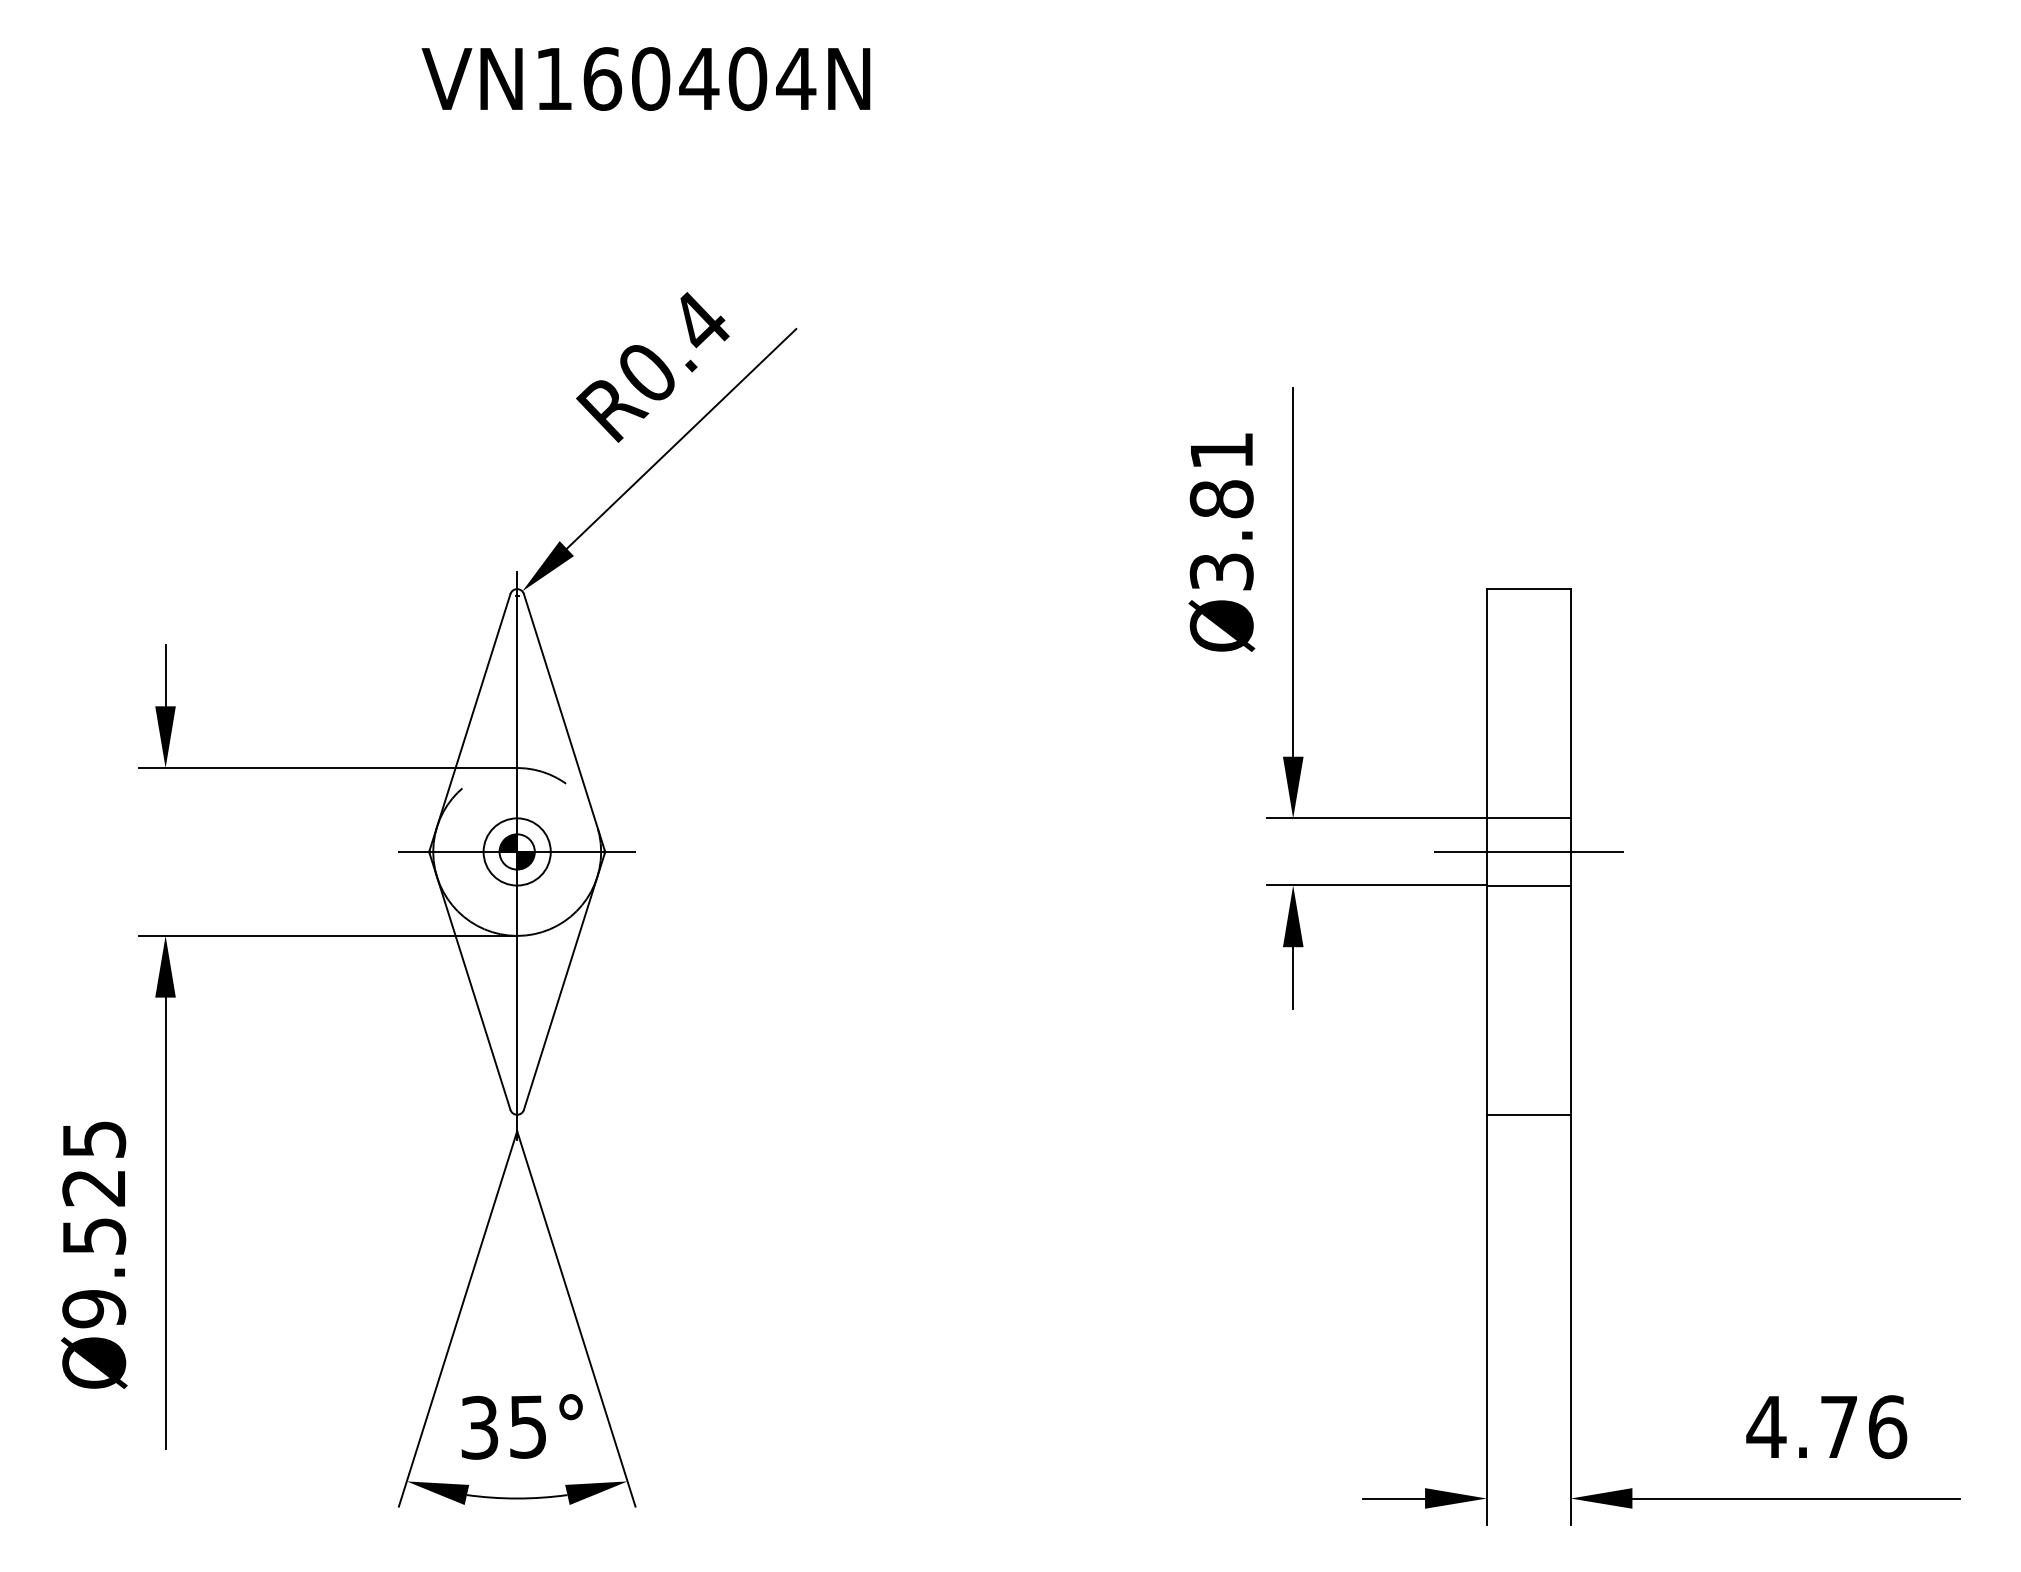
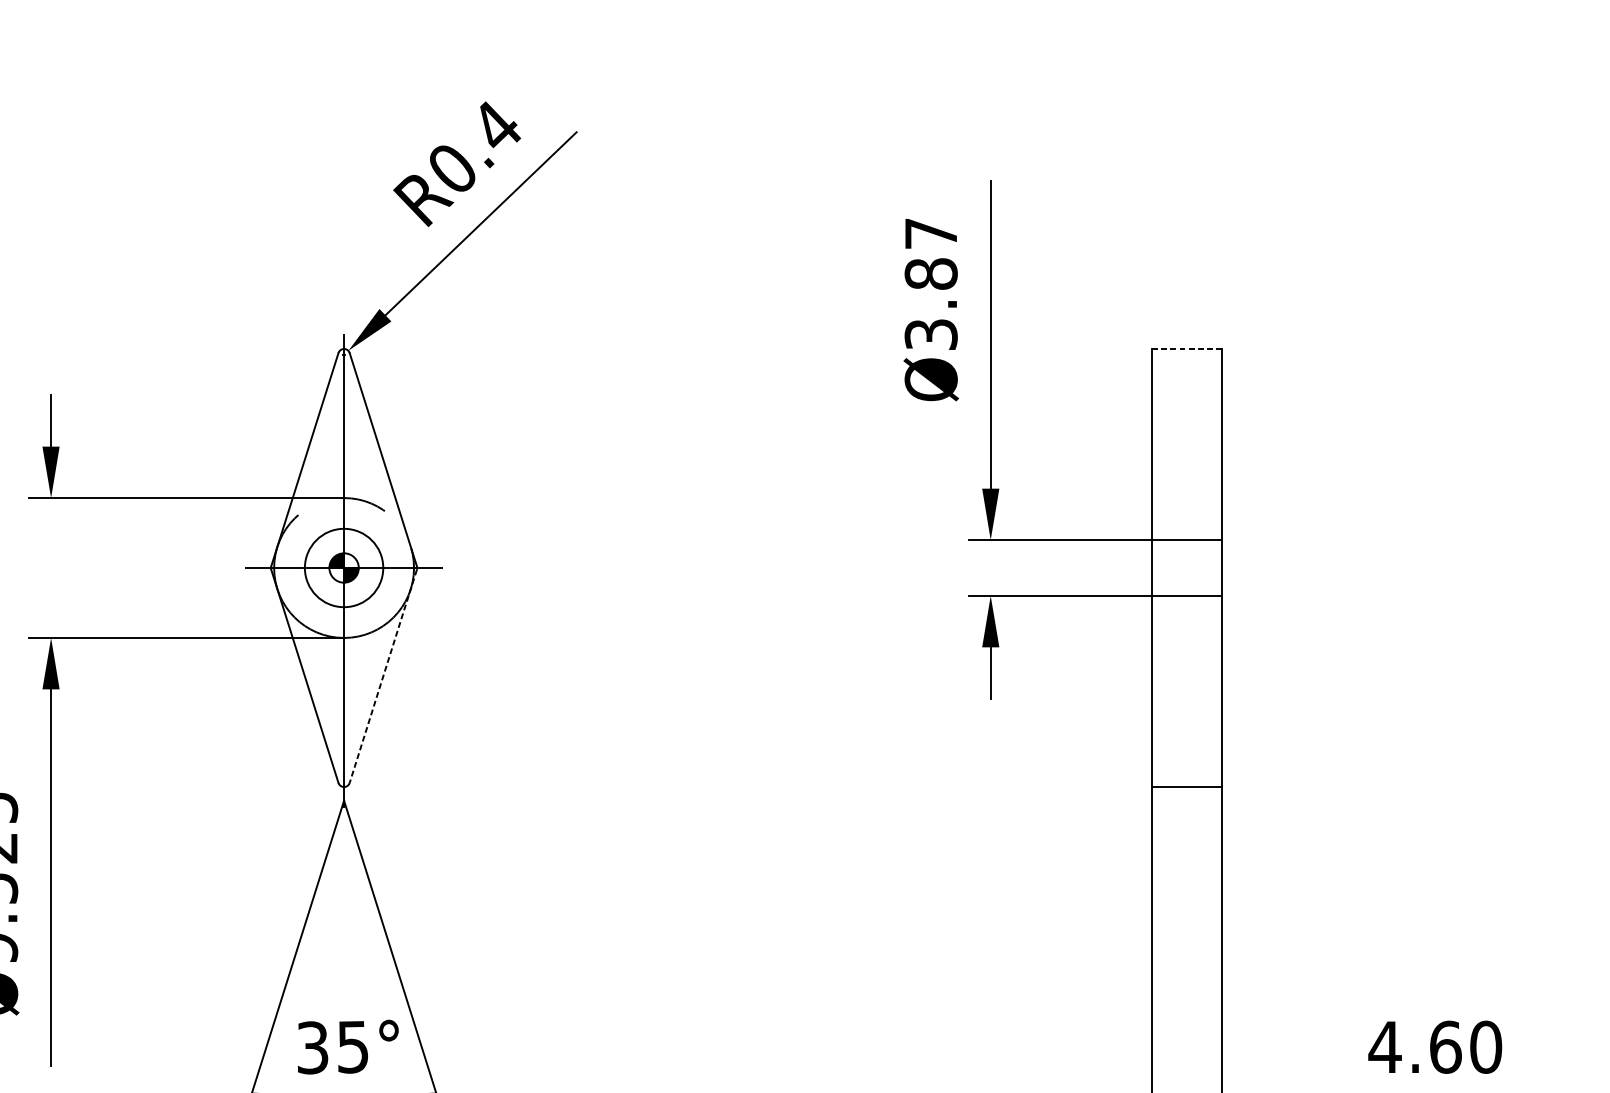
text: (1221, 450) -> (930, 233), Ø3.81 -> Ø3.87
line: (1528, 589) -> (1186, 349), solid -> dashed
circle: (516, 851) -> (343, 567), size x1.4
line: (1528, 851) -> (1186, 567), removed
line: (564, 982) -> (383, 676), solid -> dashed
text: (1863, 1427) -> (1465, 1047), 4.76 -> 4.60

